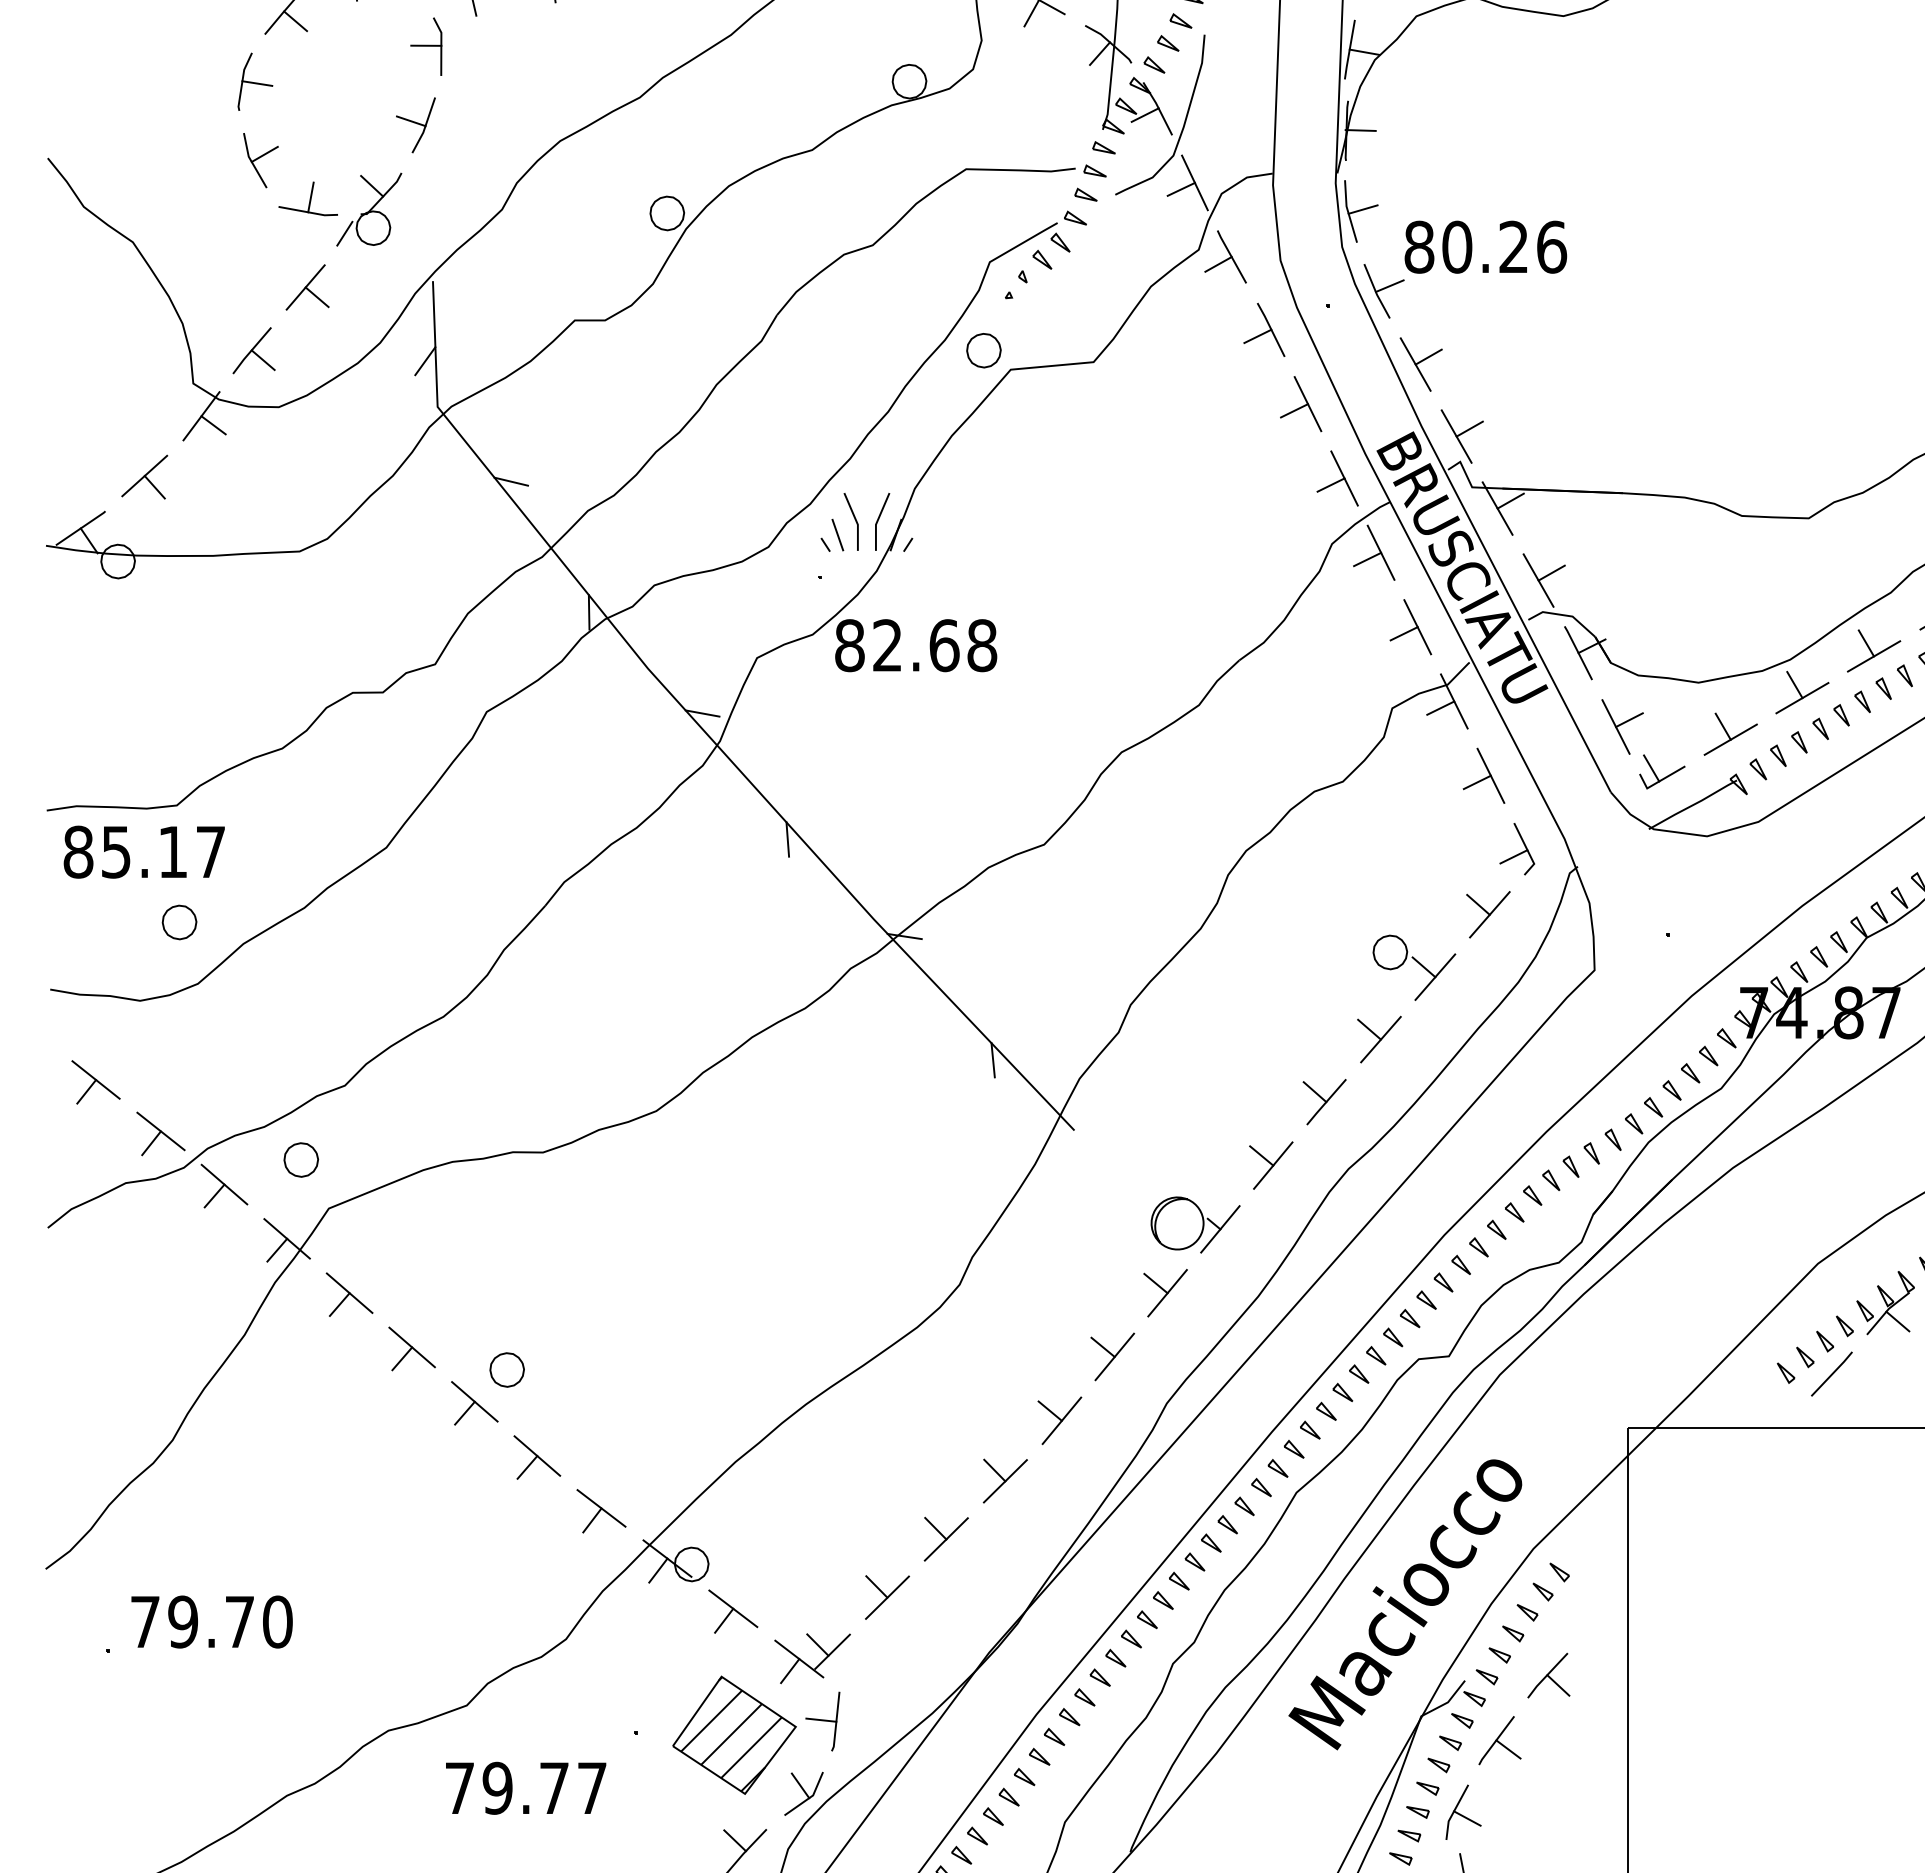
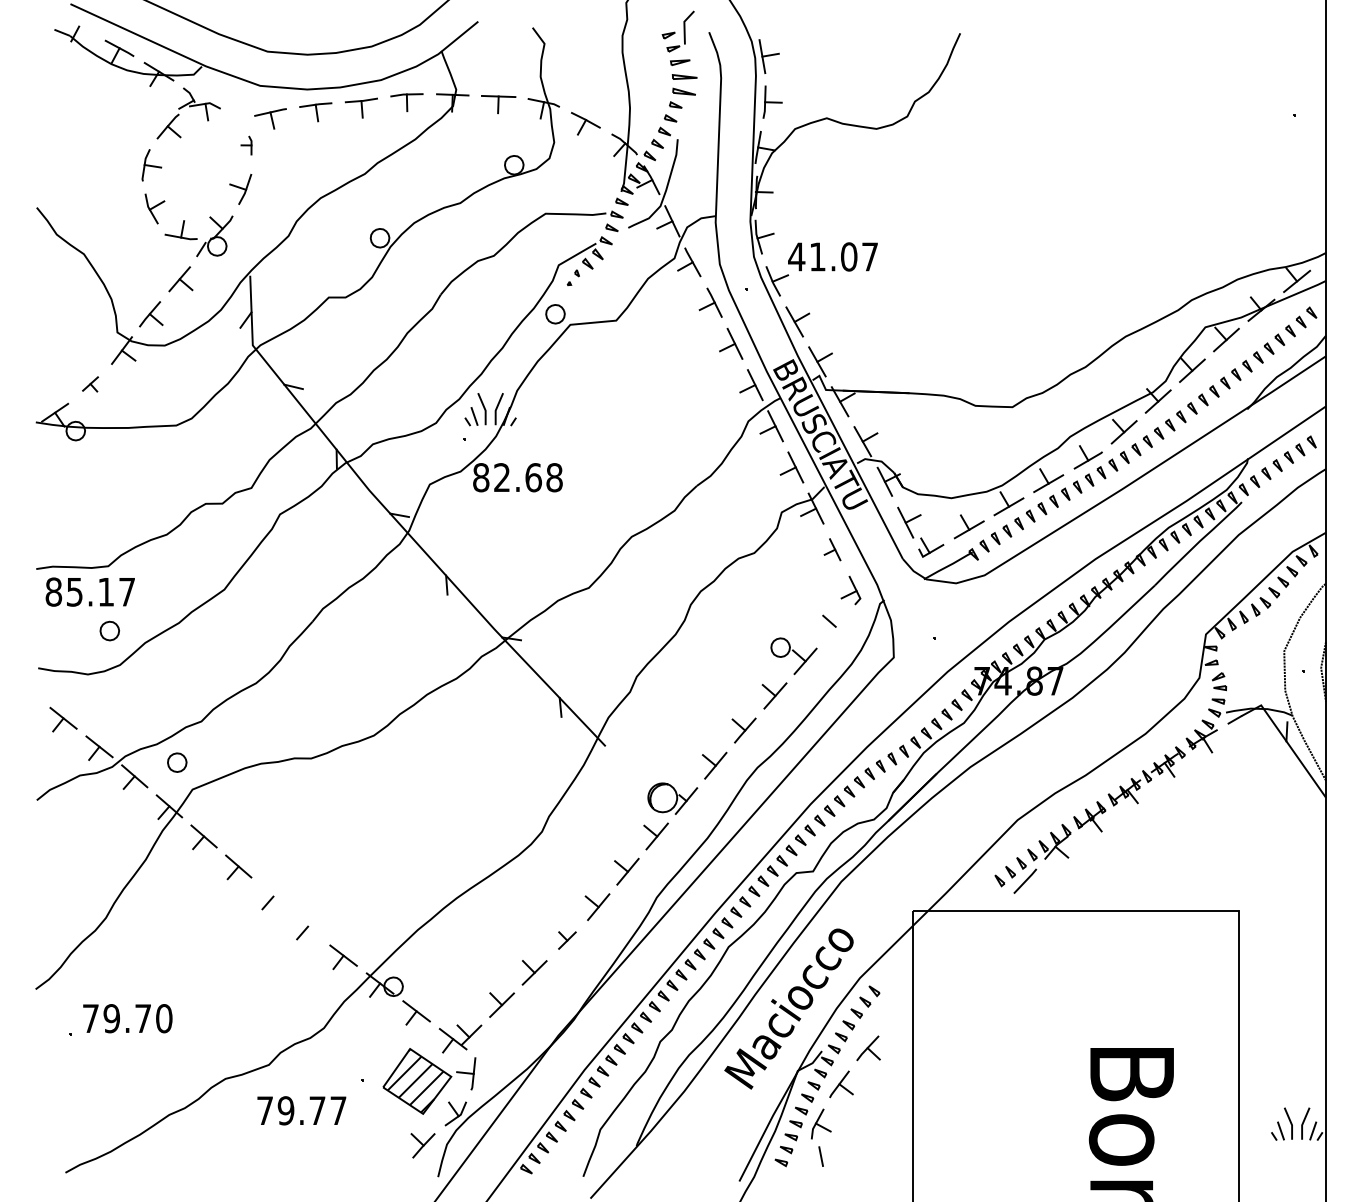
part: (426, 46) -> (246, 145), size x0.6
text: (1485, 246) -> (833, 256), 80.26 -> 41.07
part: (144, 477) -> (90, 384), size x0.6
part: (1483, 775) -> (832, 549), size x0.7
line: (1489, 914) -> (835, 626), removed
part: (507, 1369) -> (291, 878), removed
line: (474, 1401) -> (273, 896), removed
line: (536, 1455) -> (307, 926), removed
part: (1005, 1480) -> (567, 940), size x0.7

